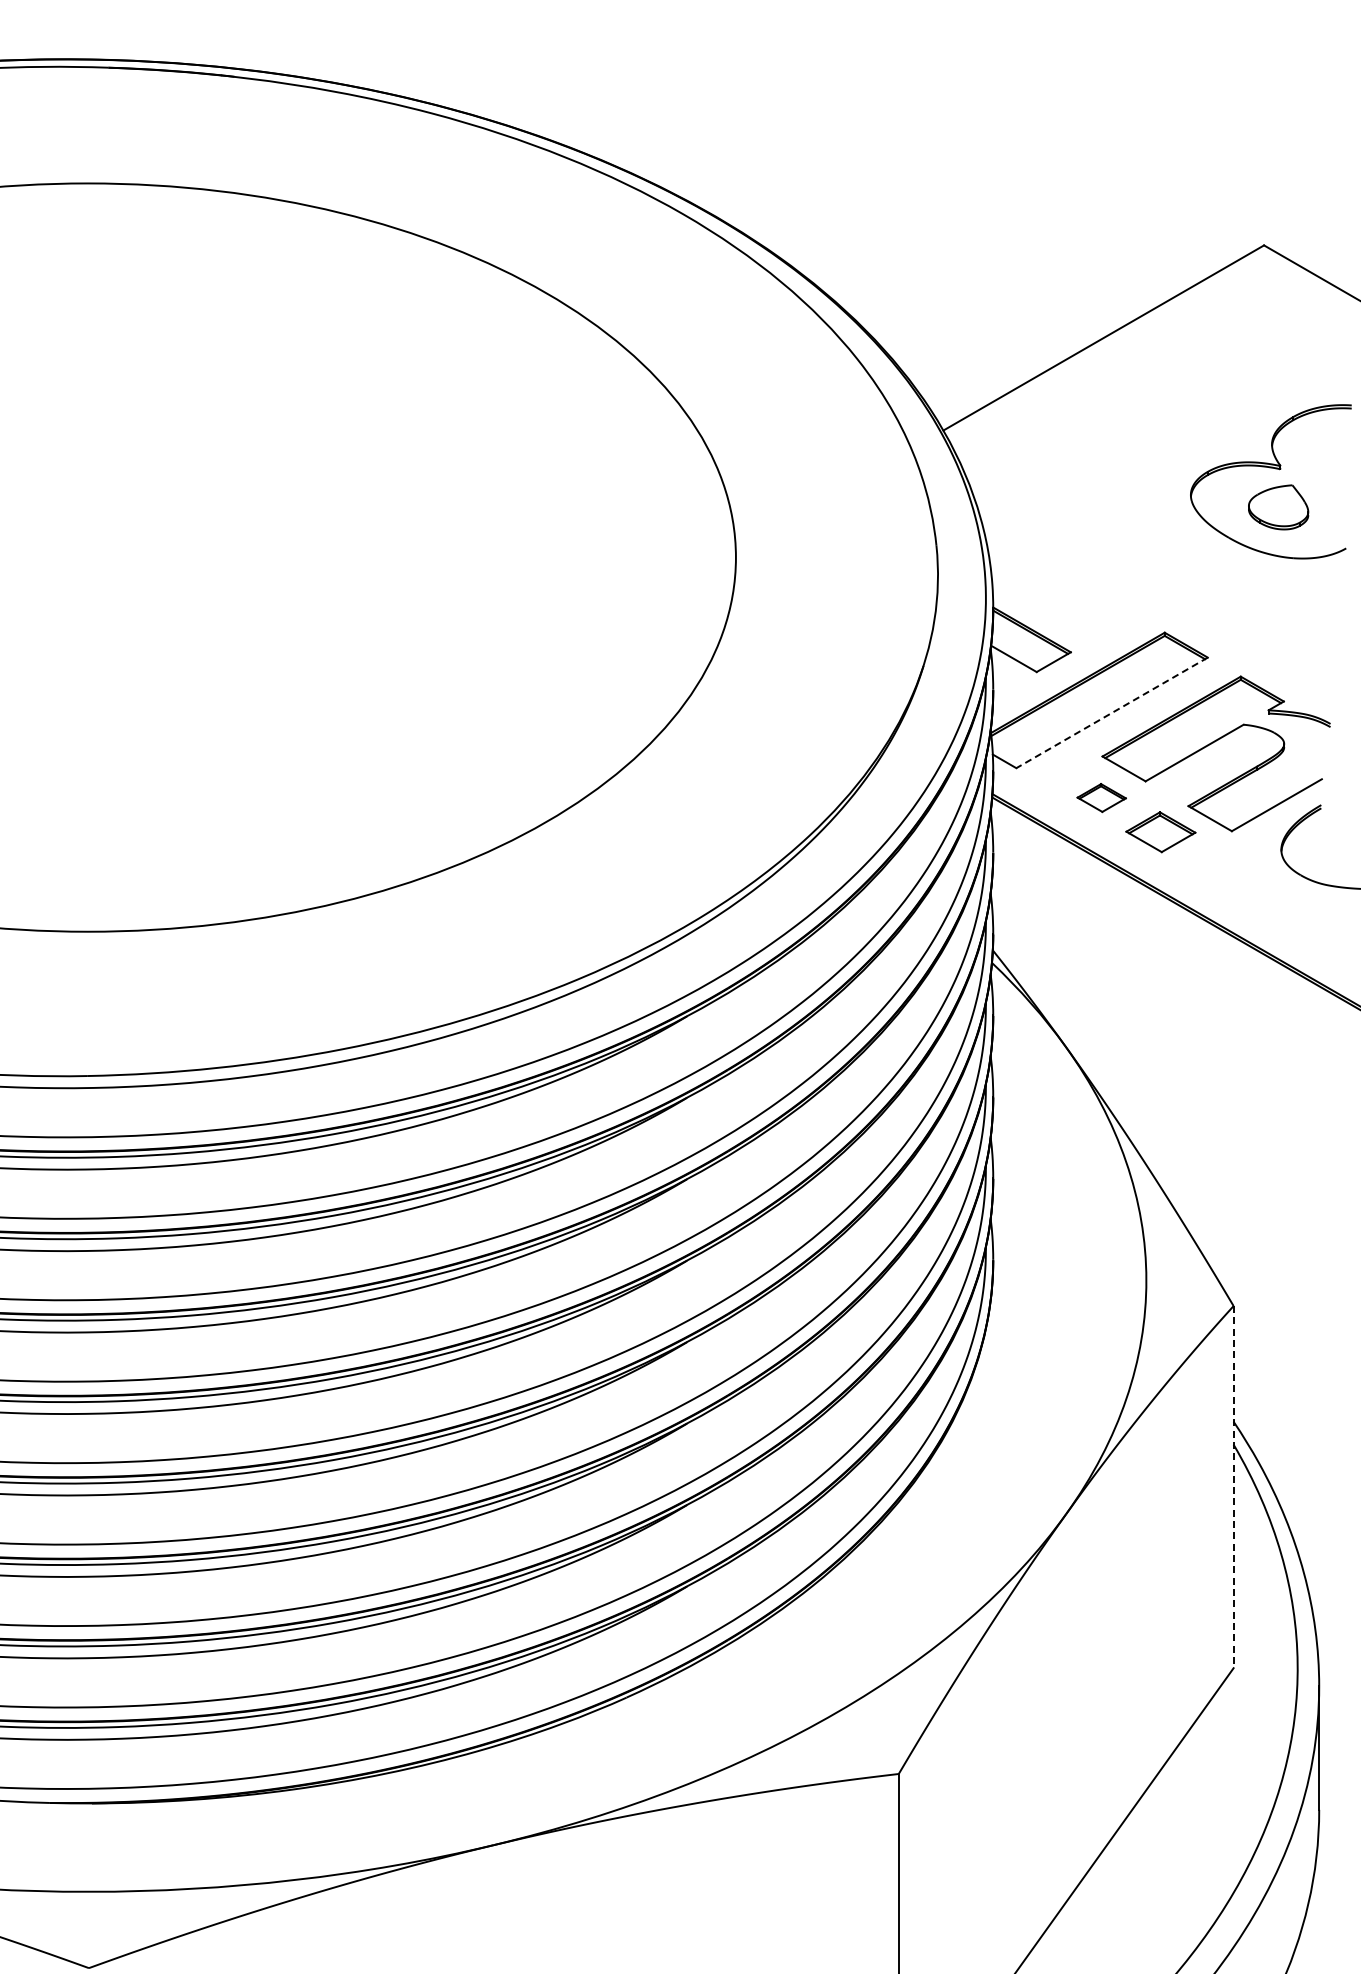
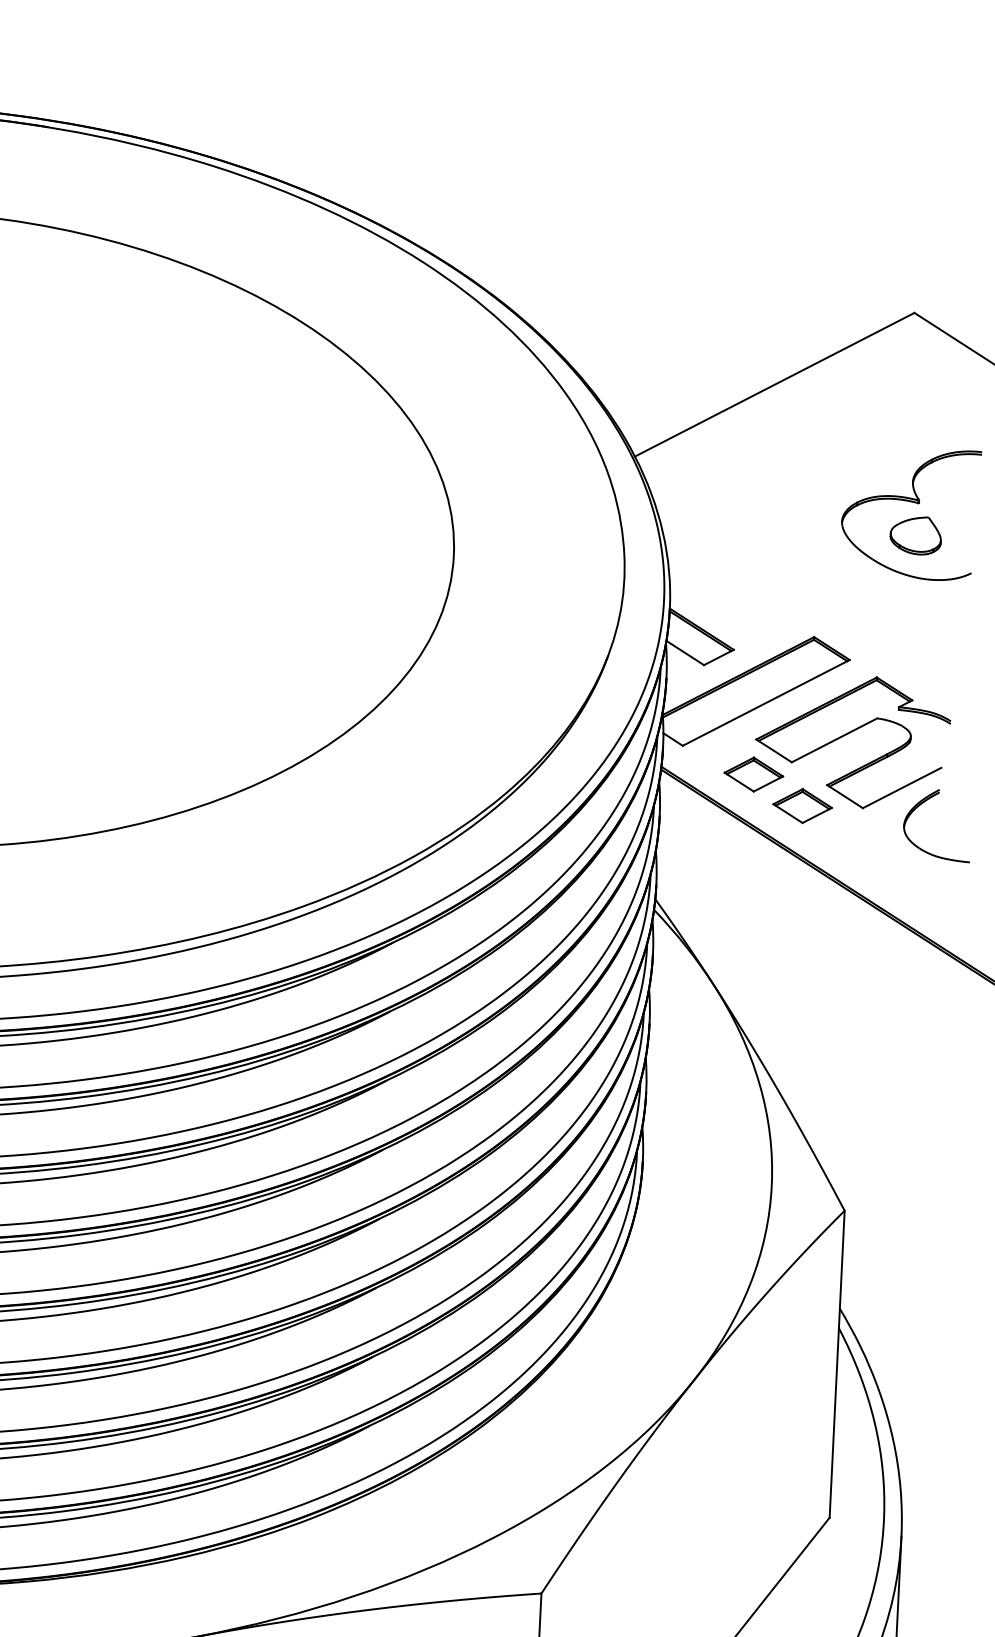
line: (1112, 712) -> (766, 702), dashed -> solid
part: (1101, 797) -> (753, 774), size x1.43
line: (1233, 1487) -> (837, 1364), dashed -> solid

